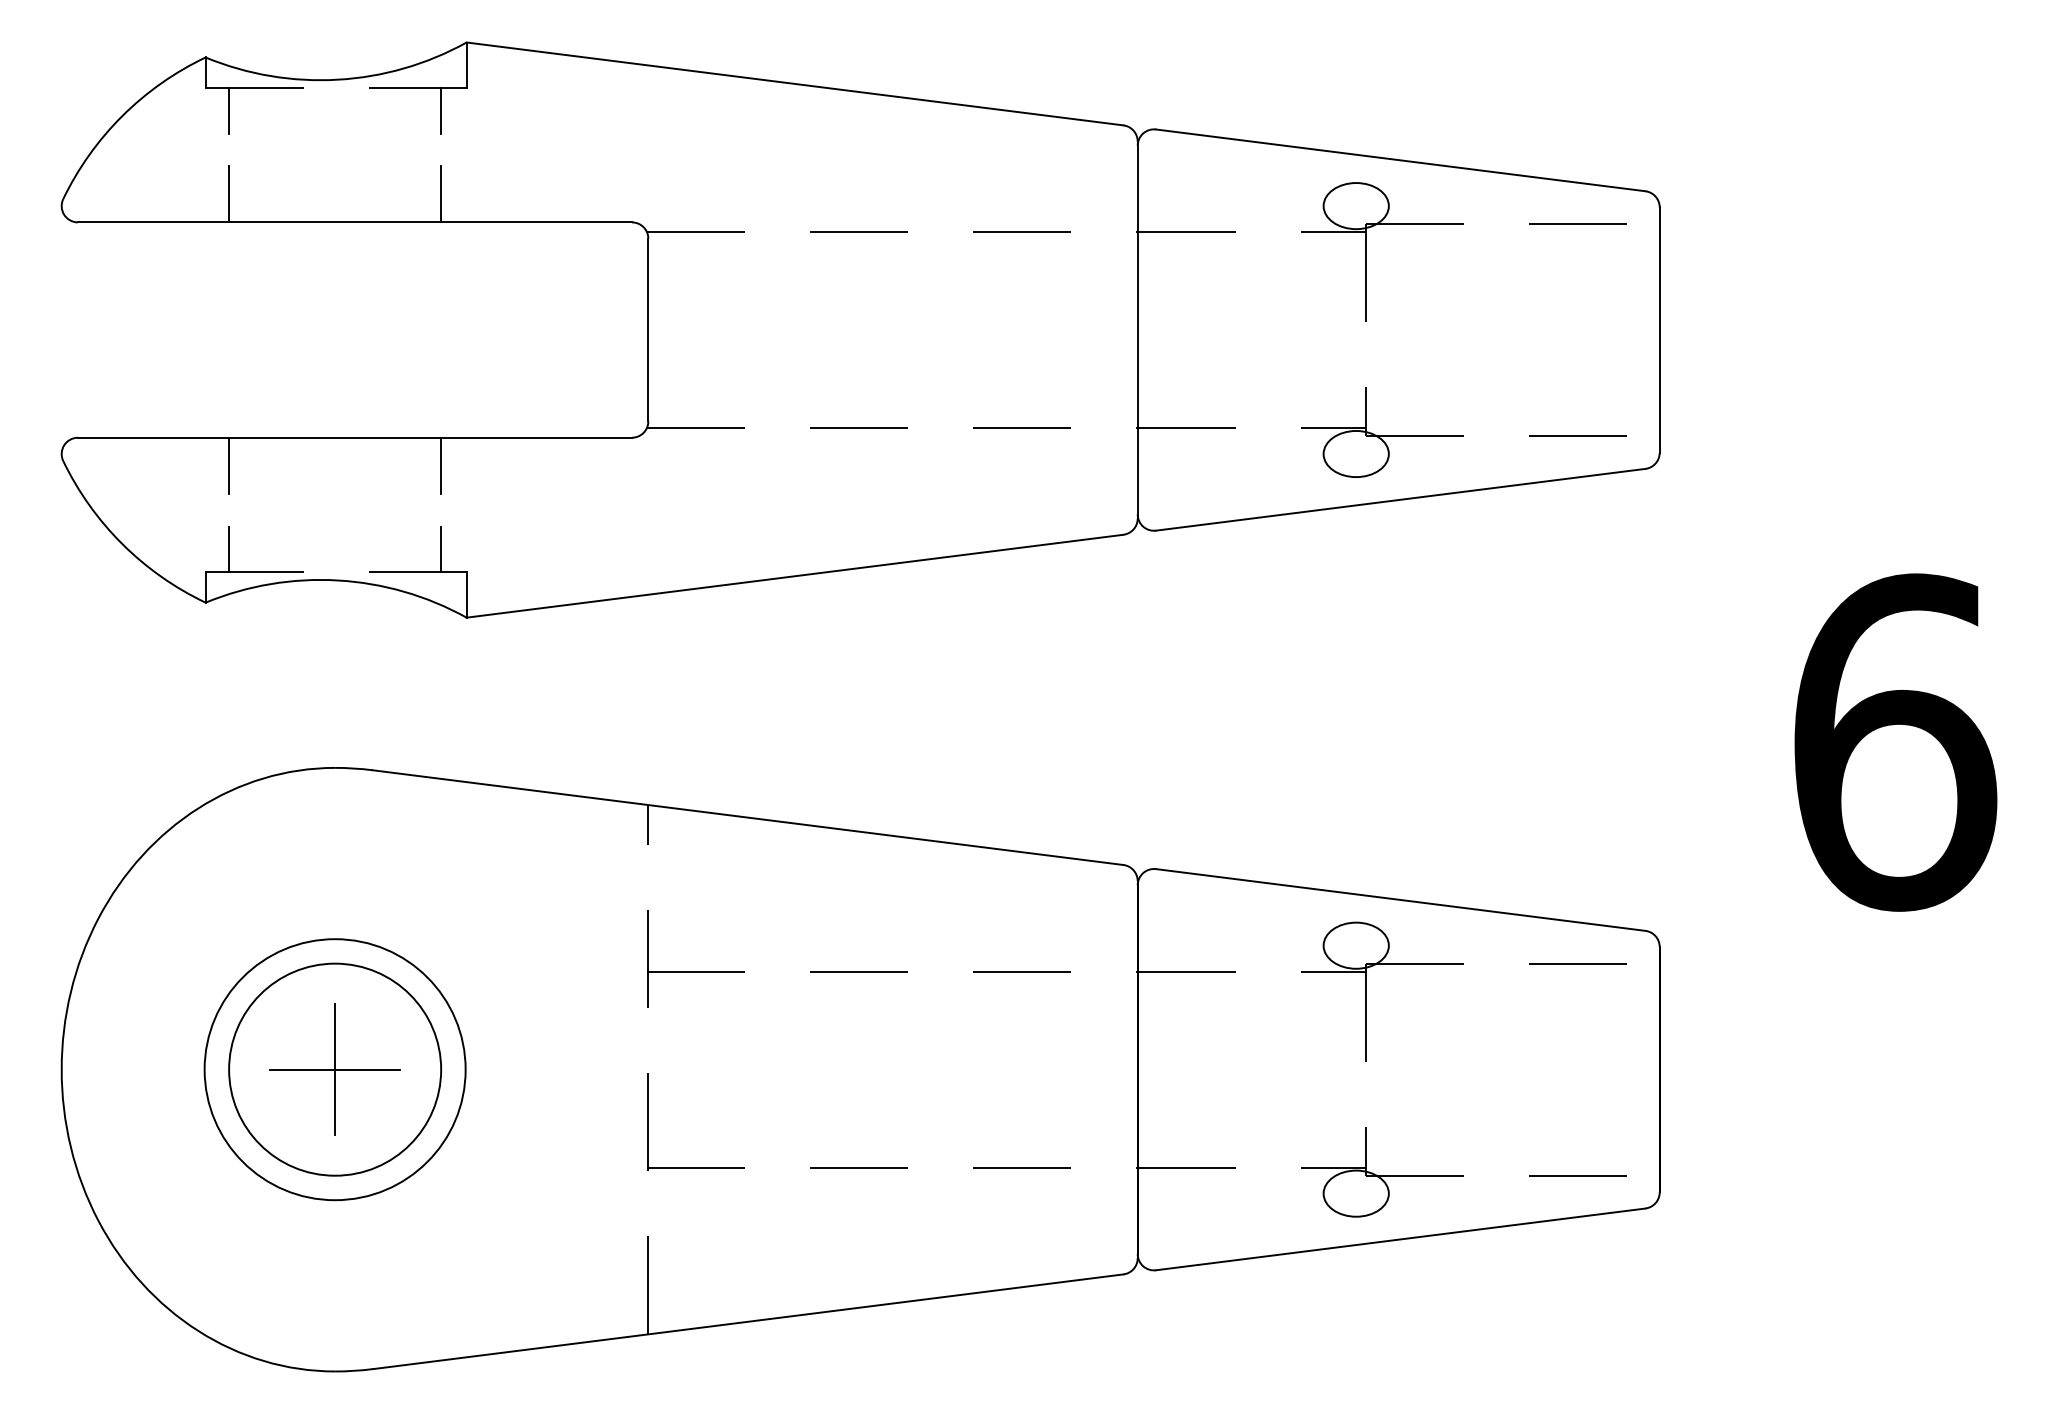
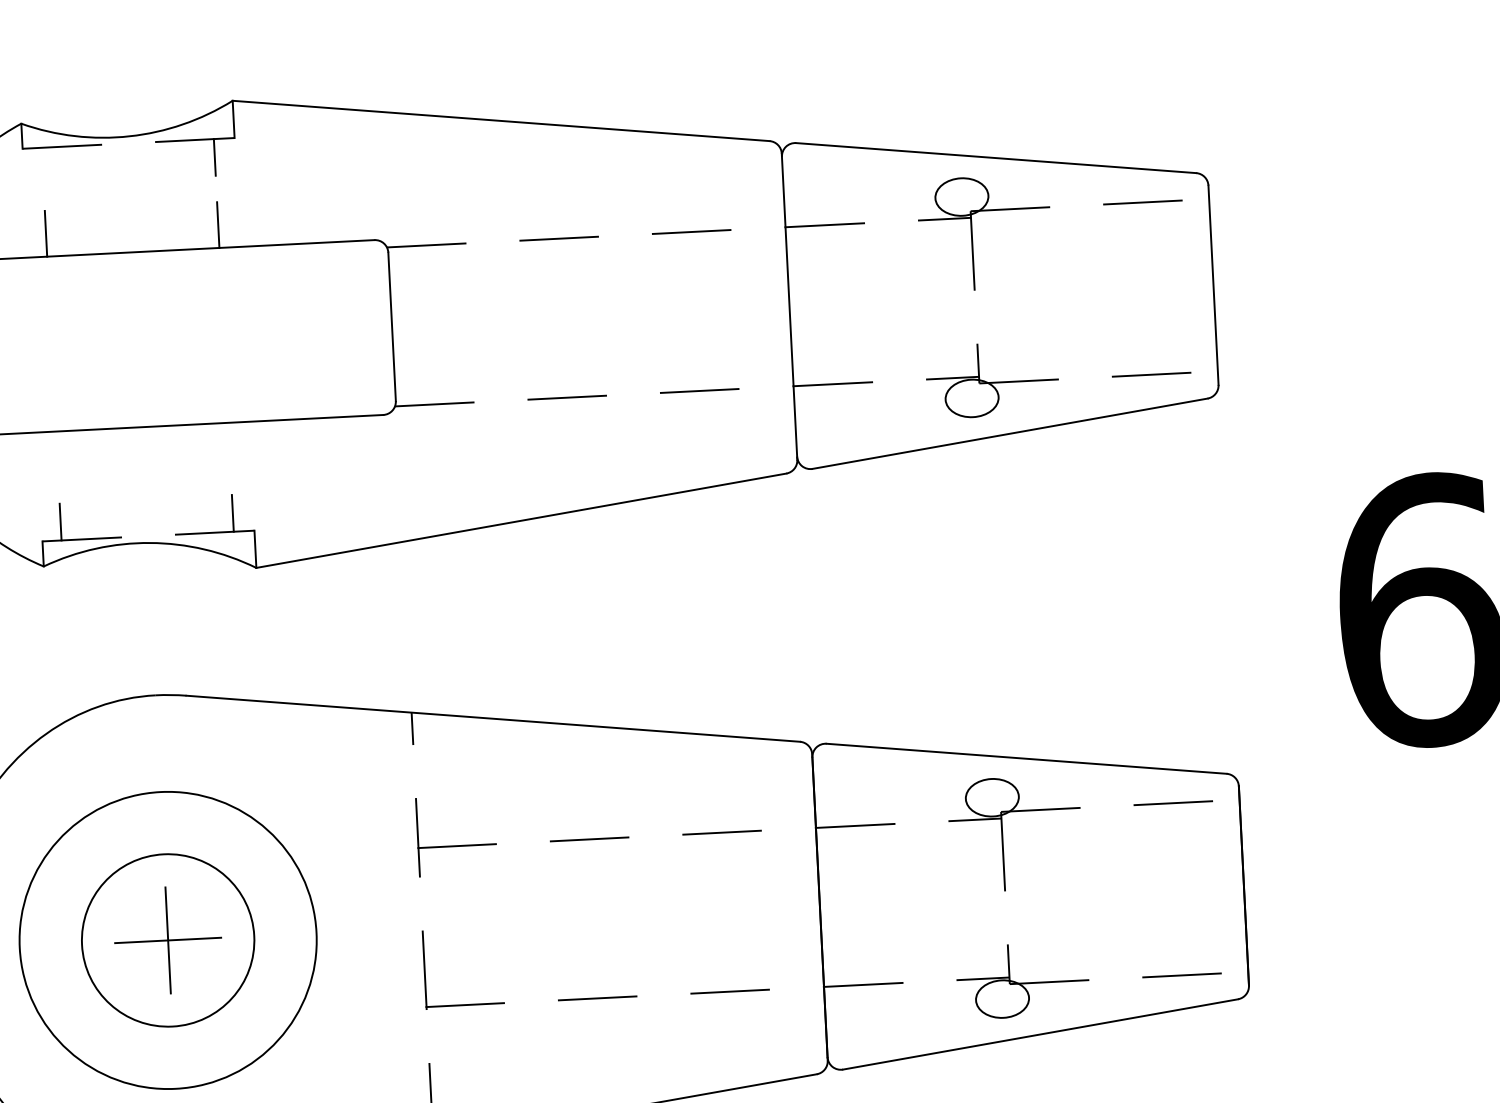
line: (229, 110) -> (42, 165), removed
line: (229, 465) -> (57, 454), removed
line: (441, 465) -> (229, 445), removed
circle: (334, 1069) -> (167, 940), size x1.4

